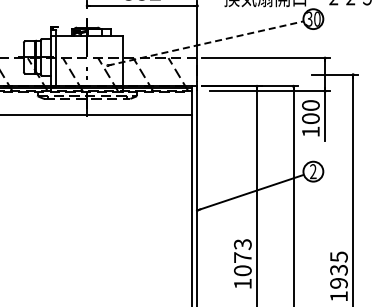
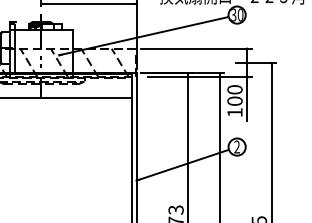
line: (206, 43) -> (144, 36), dashed -> solid

